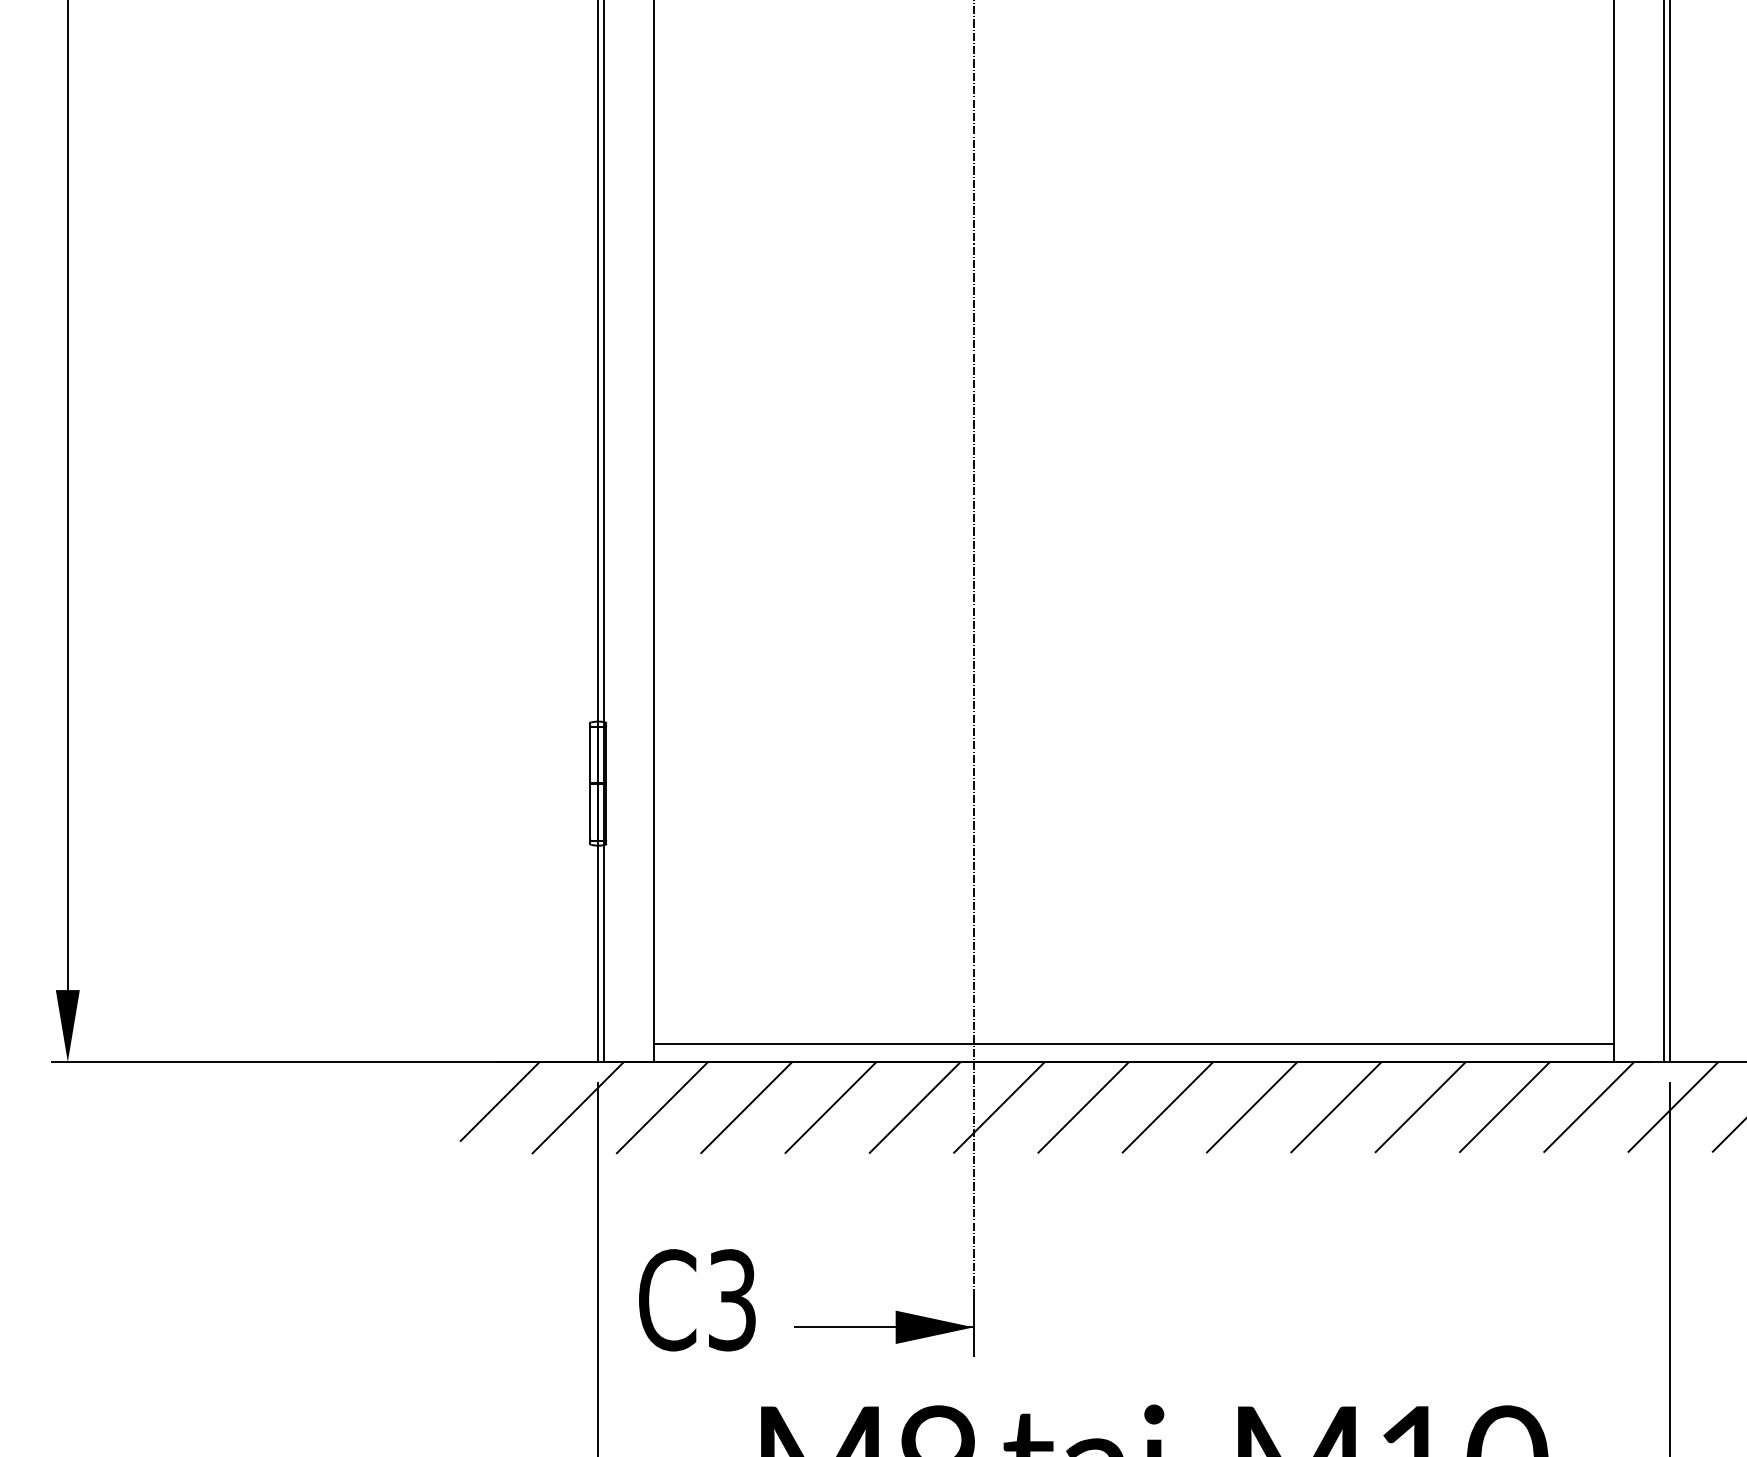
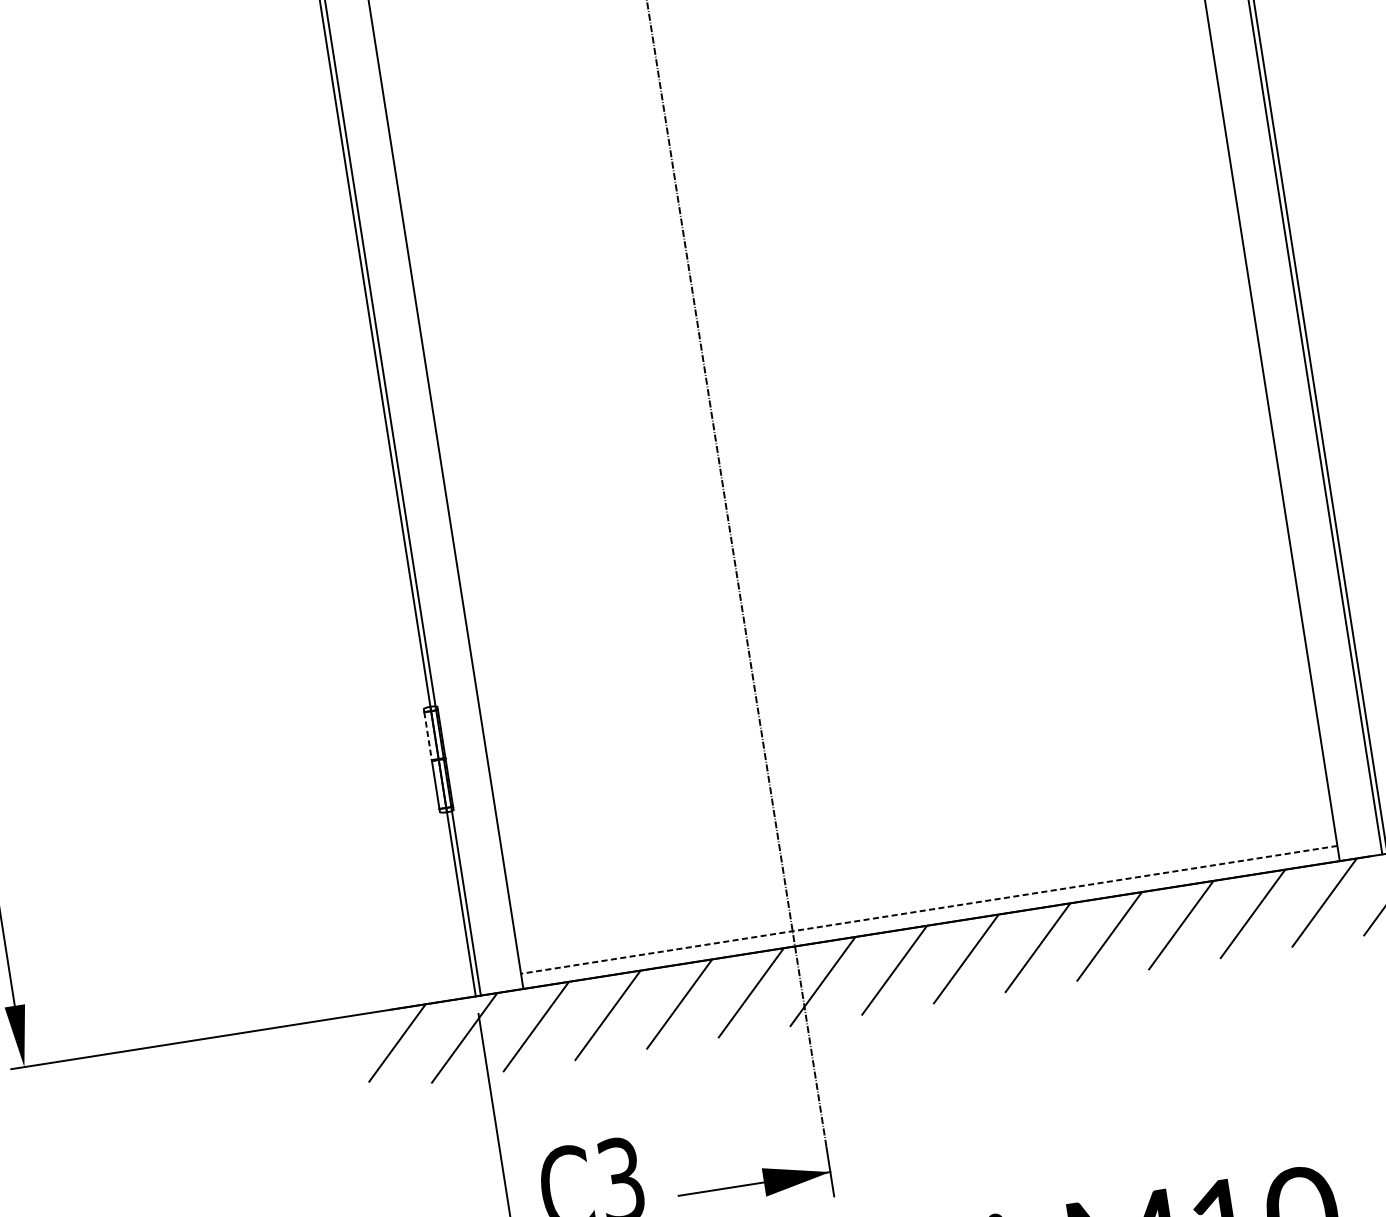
line: (590, 755) -> (428, 736), solid -> dashed
line: (1134, 1044) -> (929, 910), solid -> dashed

